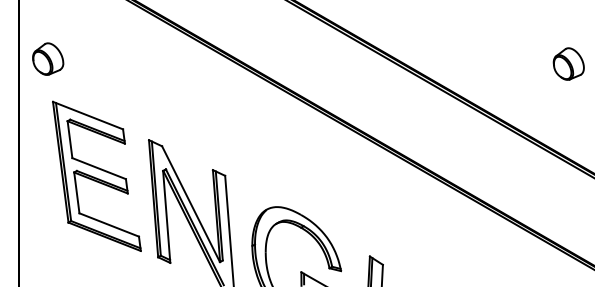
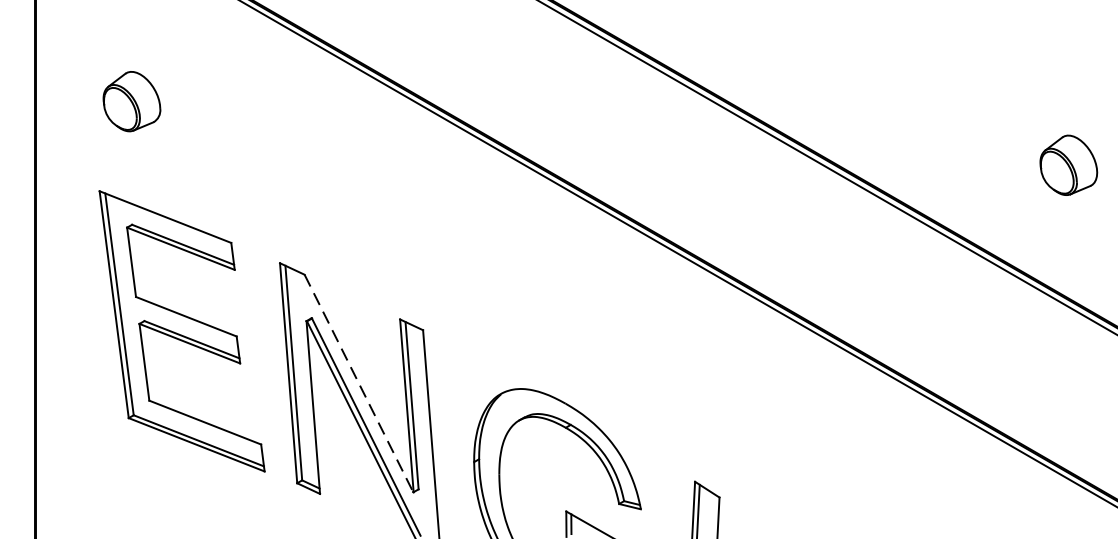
part: (48, 58) -> (132, 100), moved
part: (568, 63) -> (1068, 164), moved
line: (190, 204) -> (357, 384), solid -> dashed

